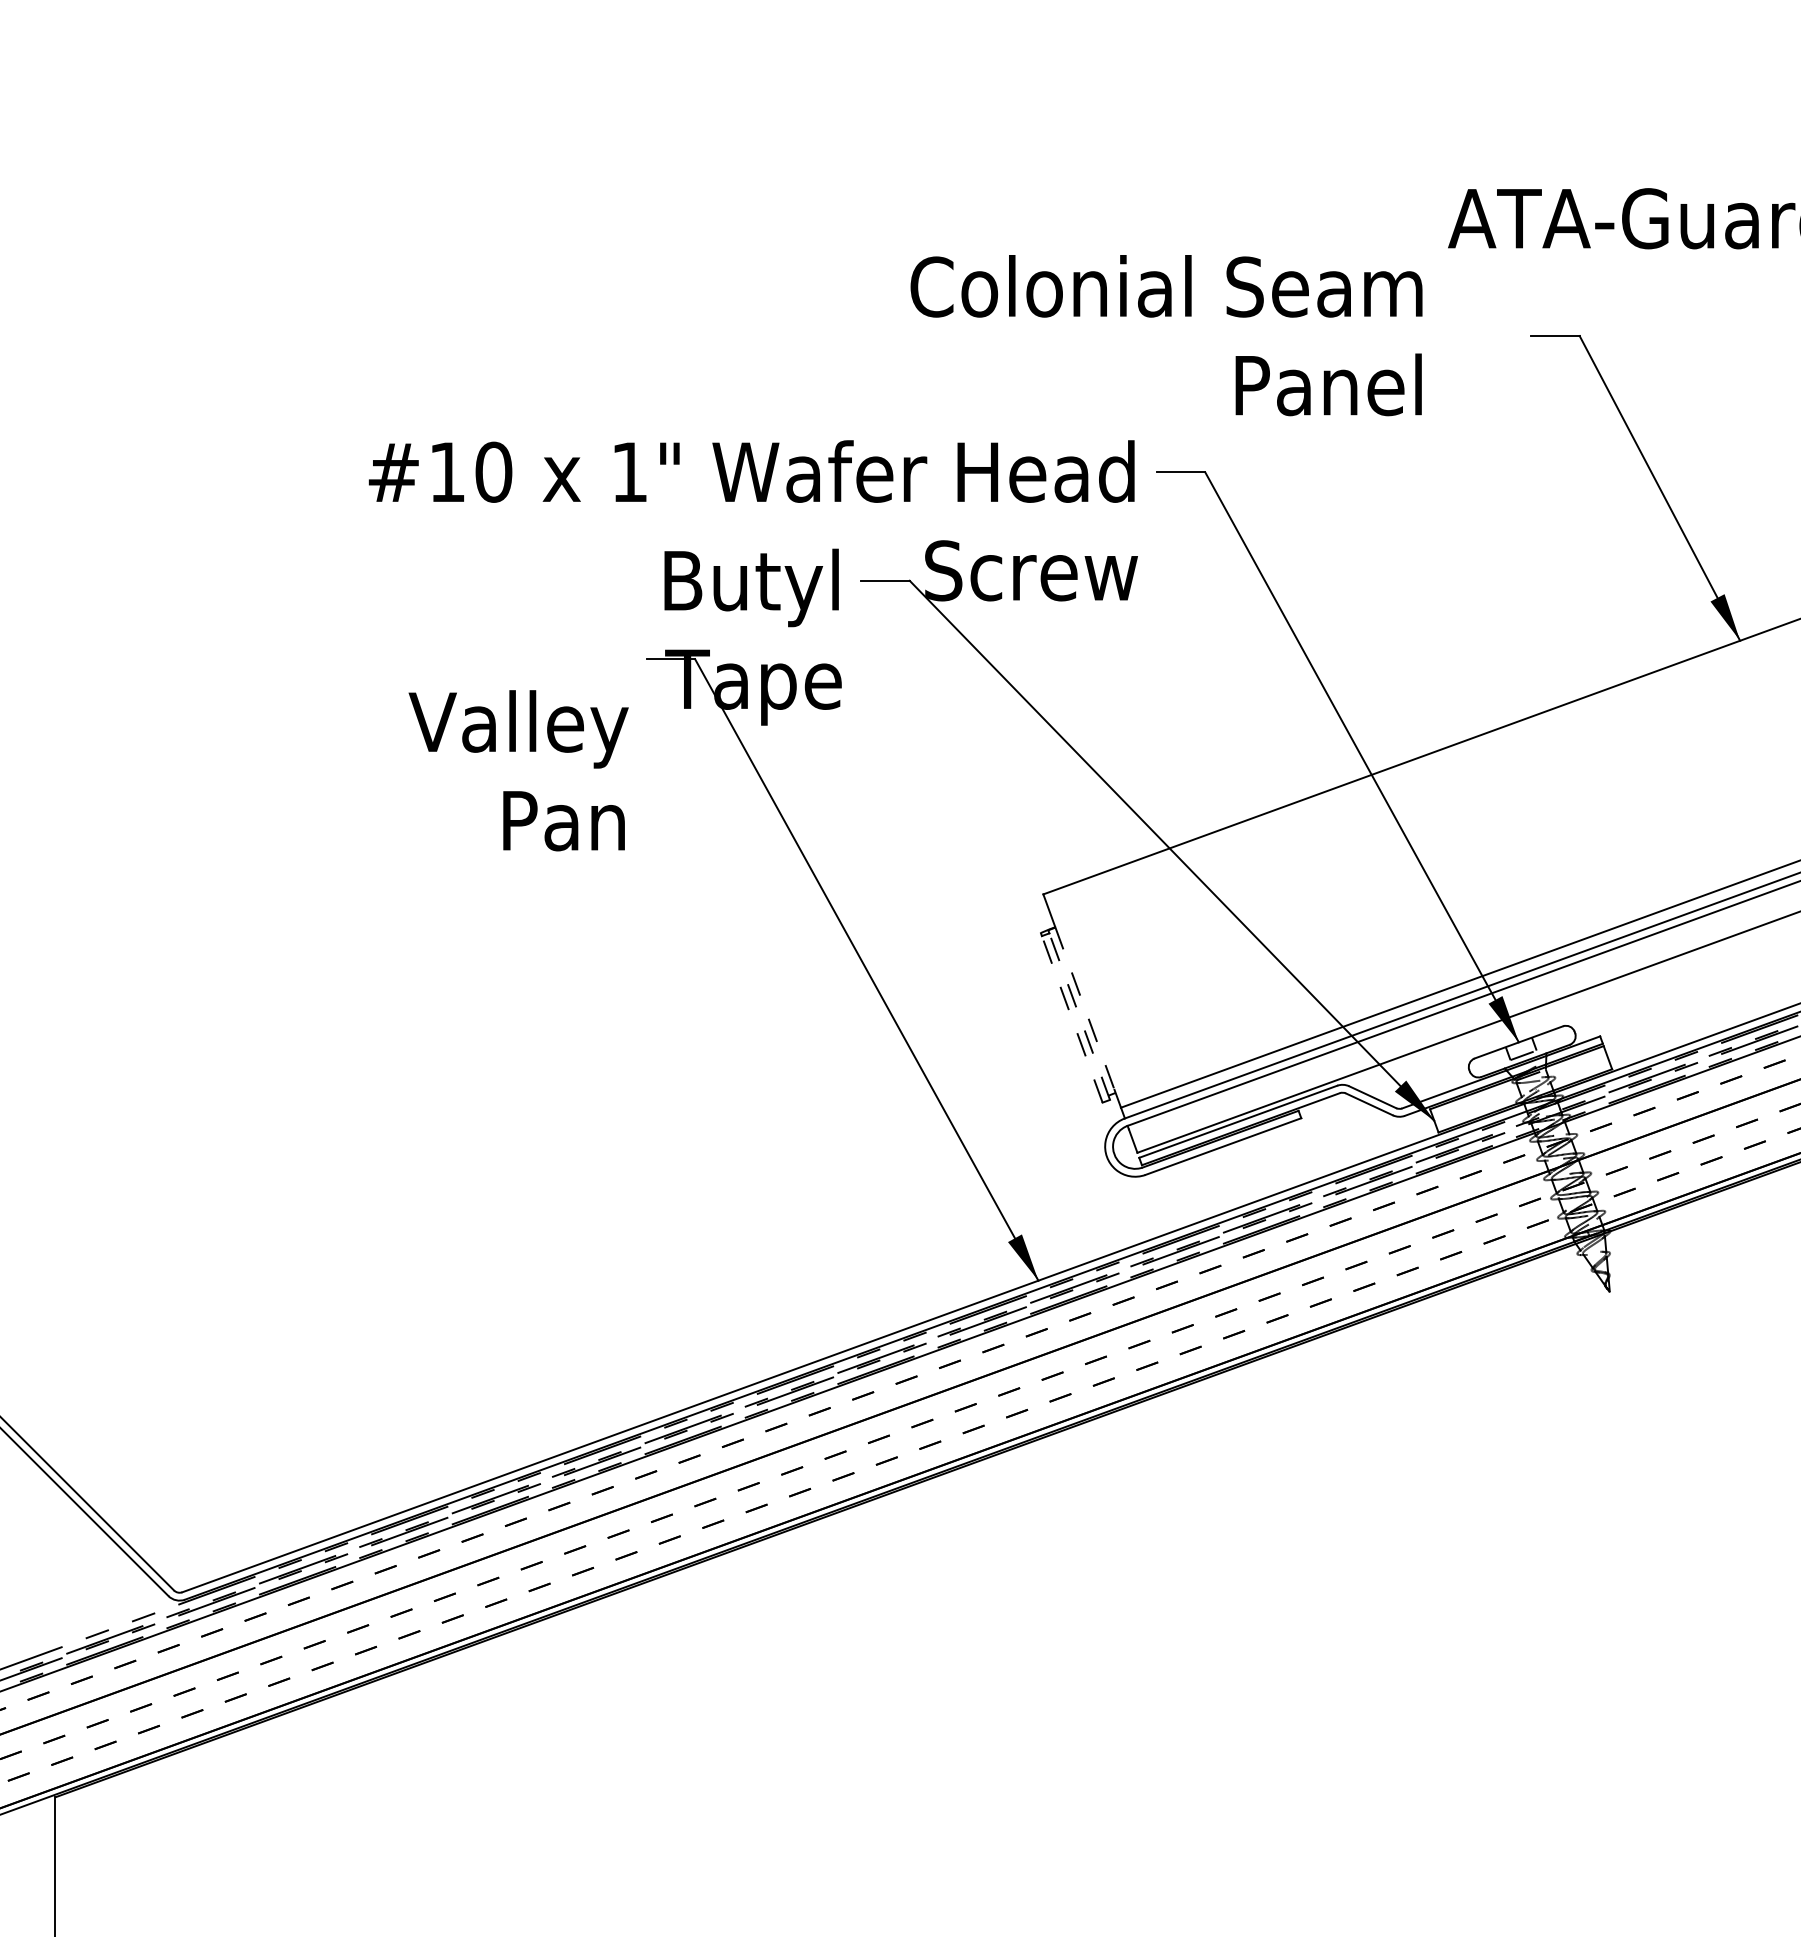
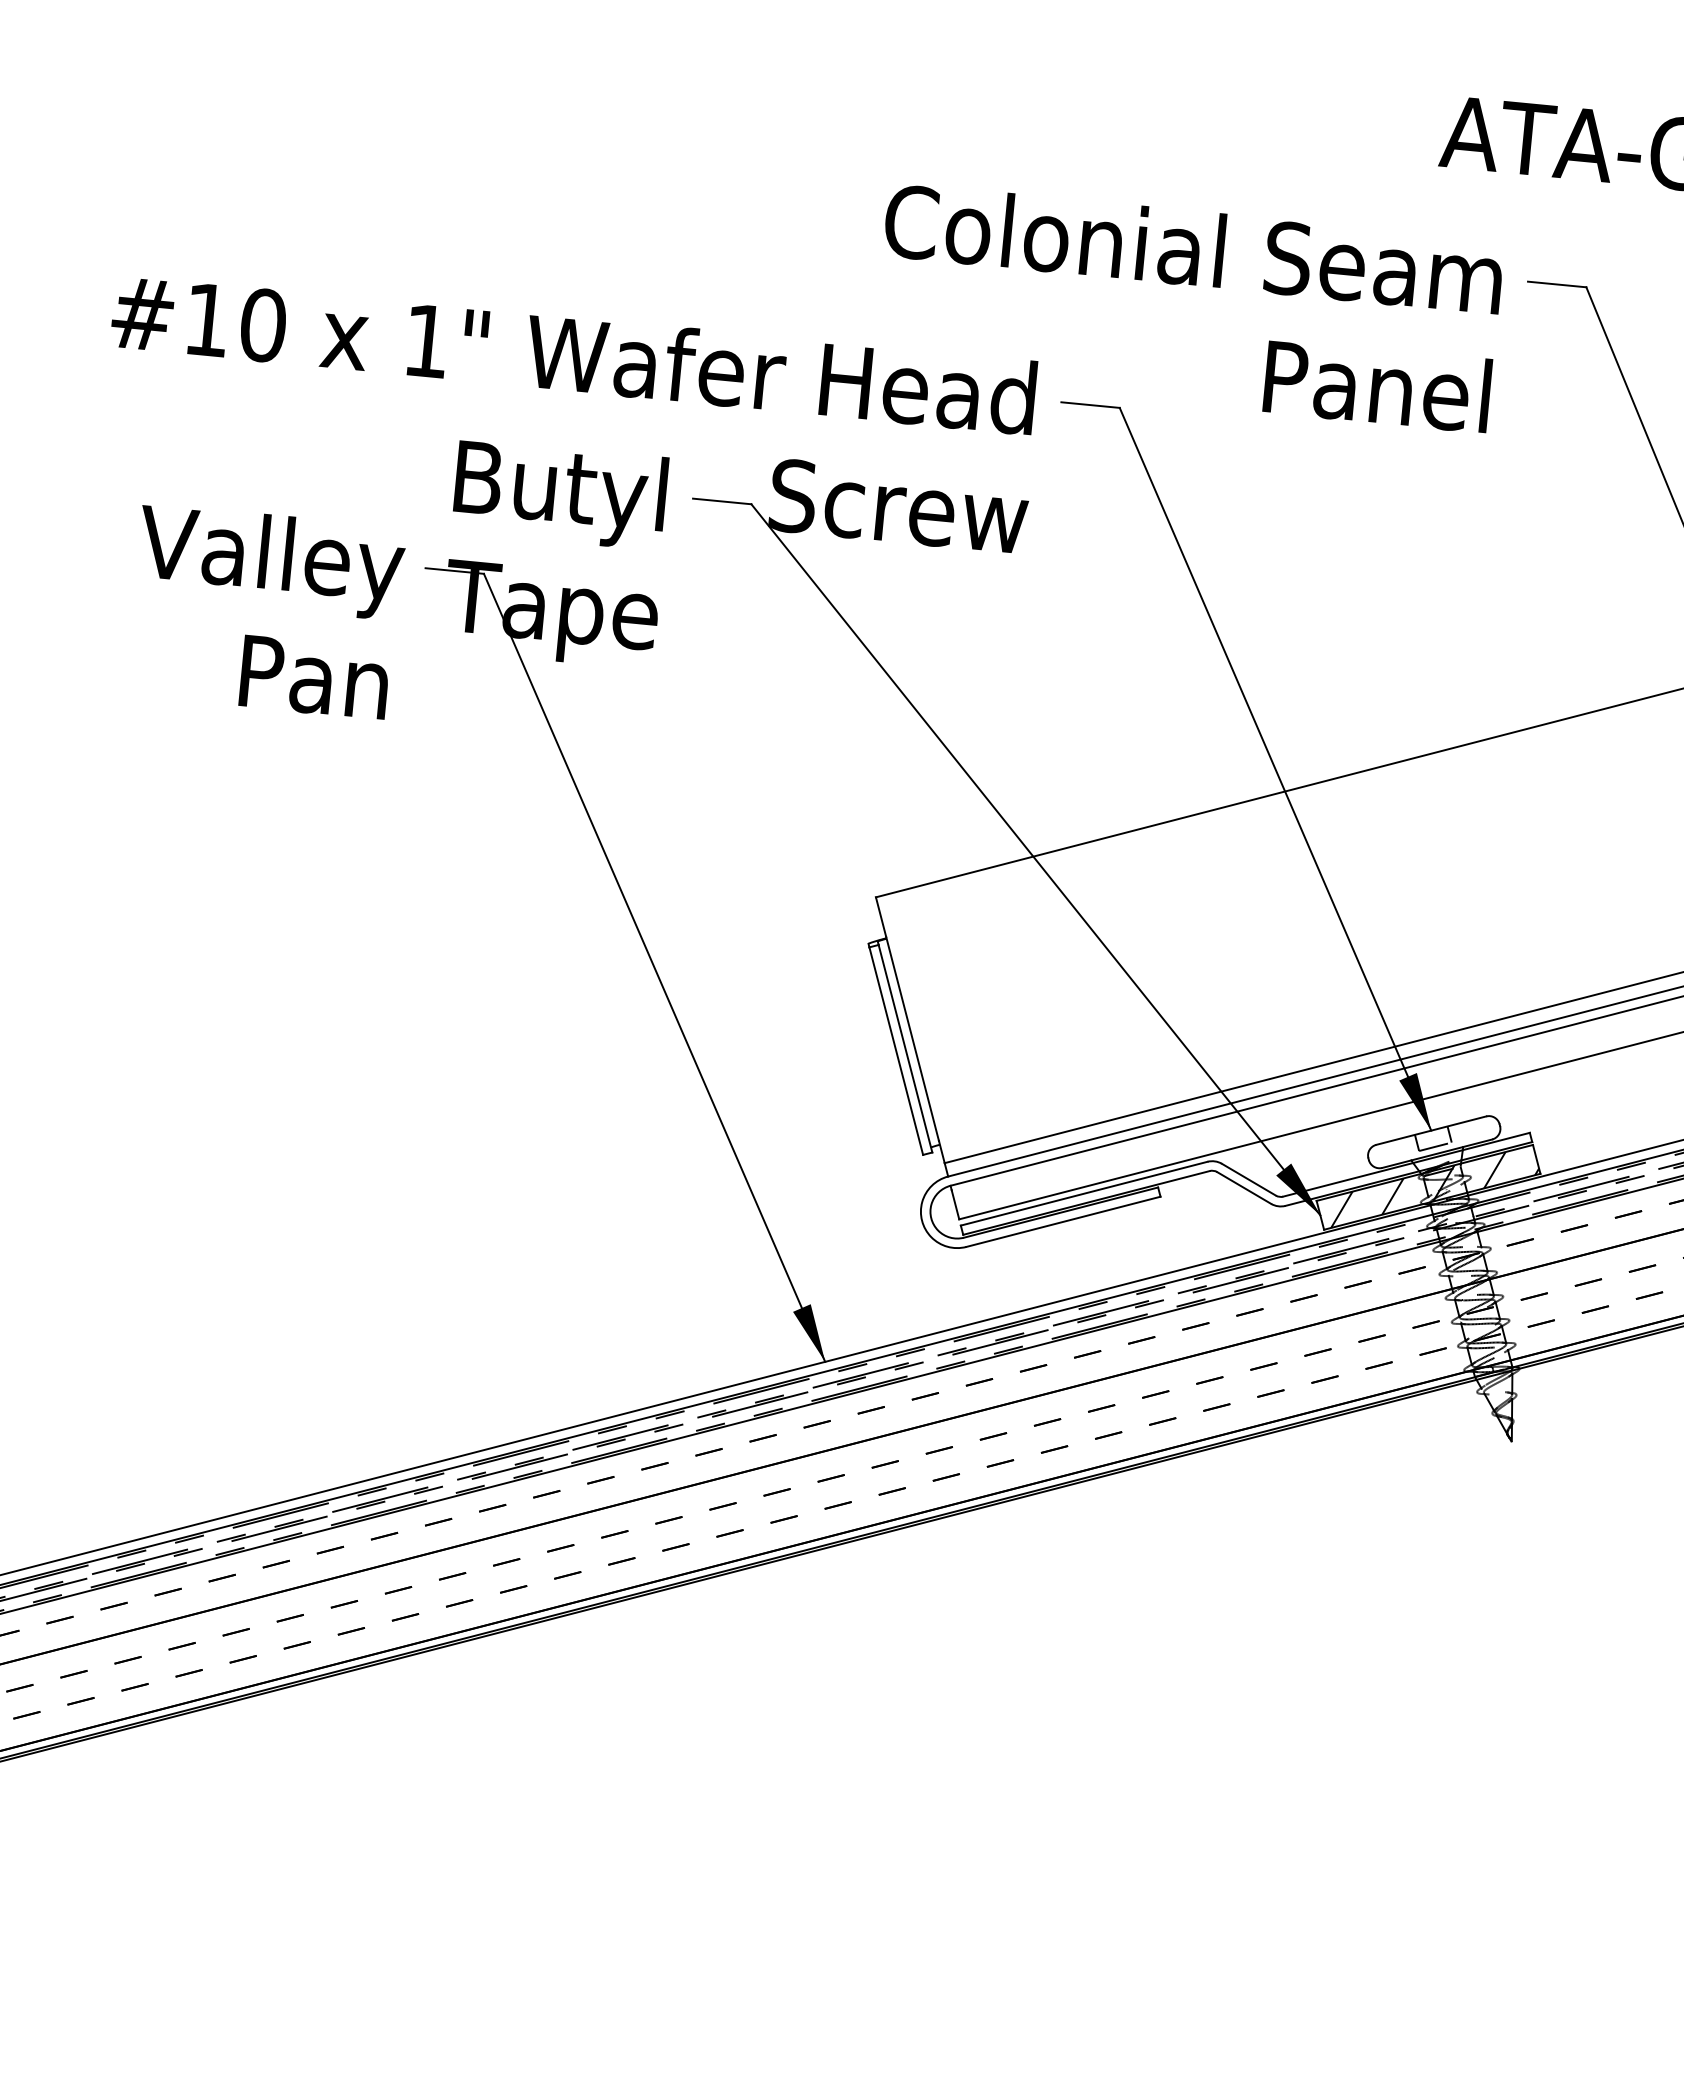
text: (1166, 335) -> (1188, 307), moved
text: (518, 770) -> (265, 611), moved
line: (1084, 1008) -> (912, 1039), dashed -> solid
line: (1079, 1016) -> (905, 1048), dashed -> solid
line: (1072, 1019) -> (896, 1051), dashed -> solid
hatch: (1527, 1092) -> (1435, 1191), added

